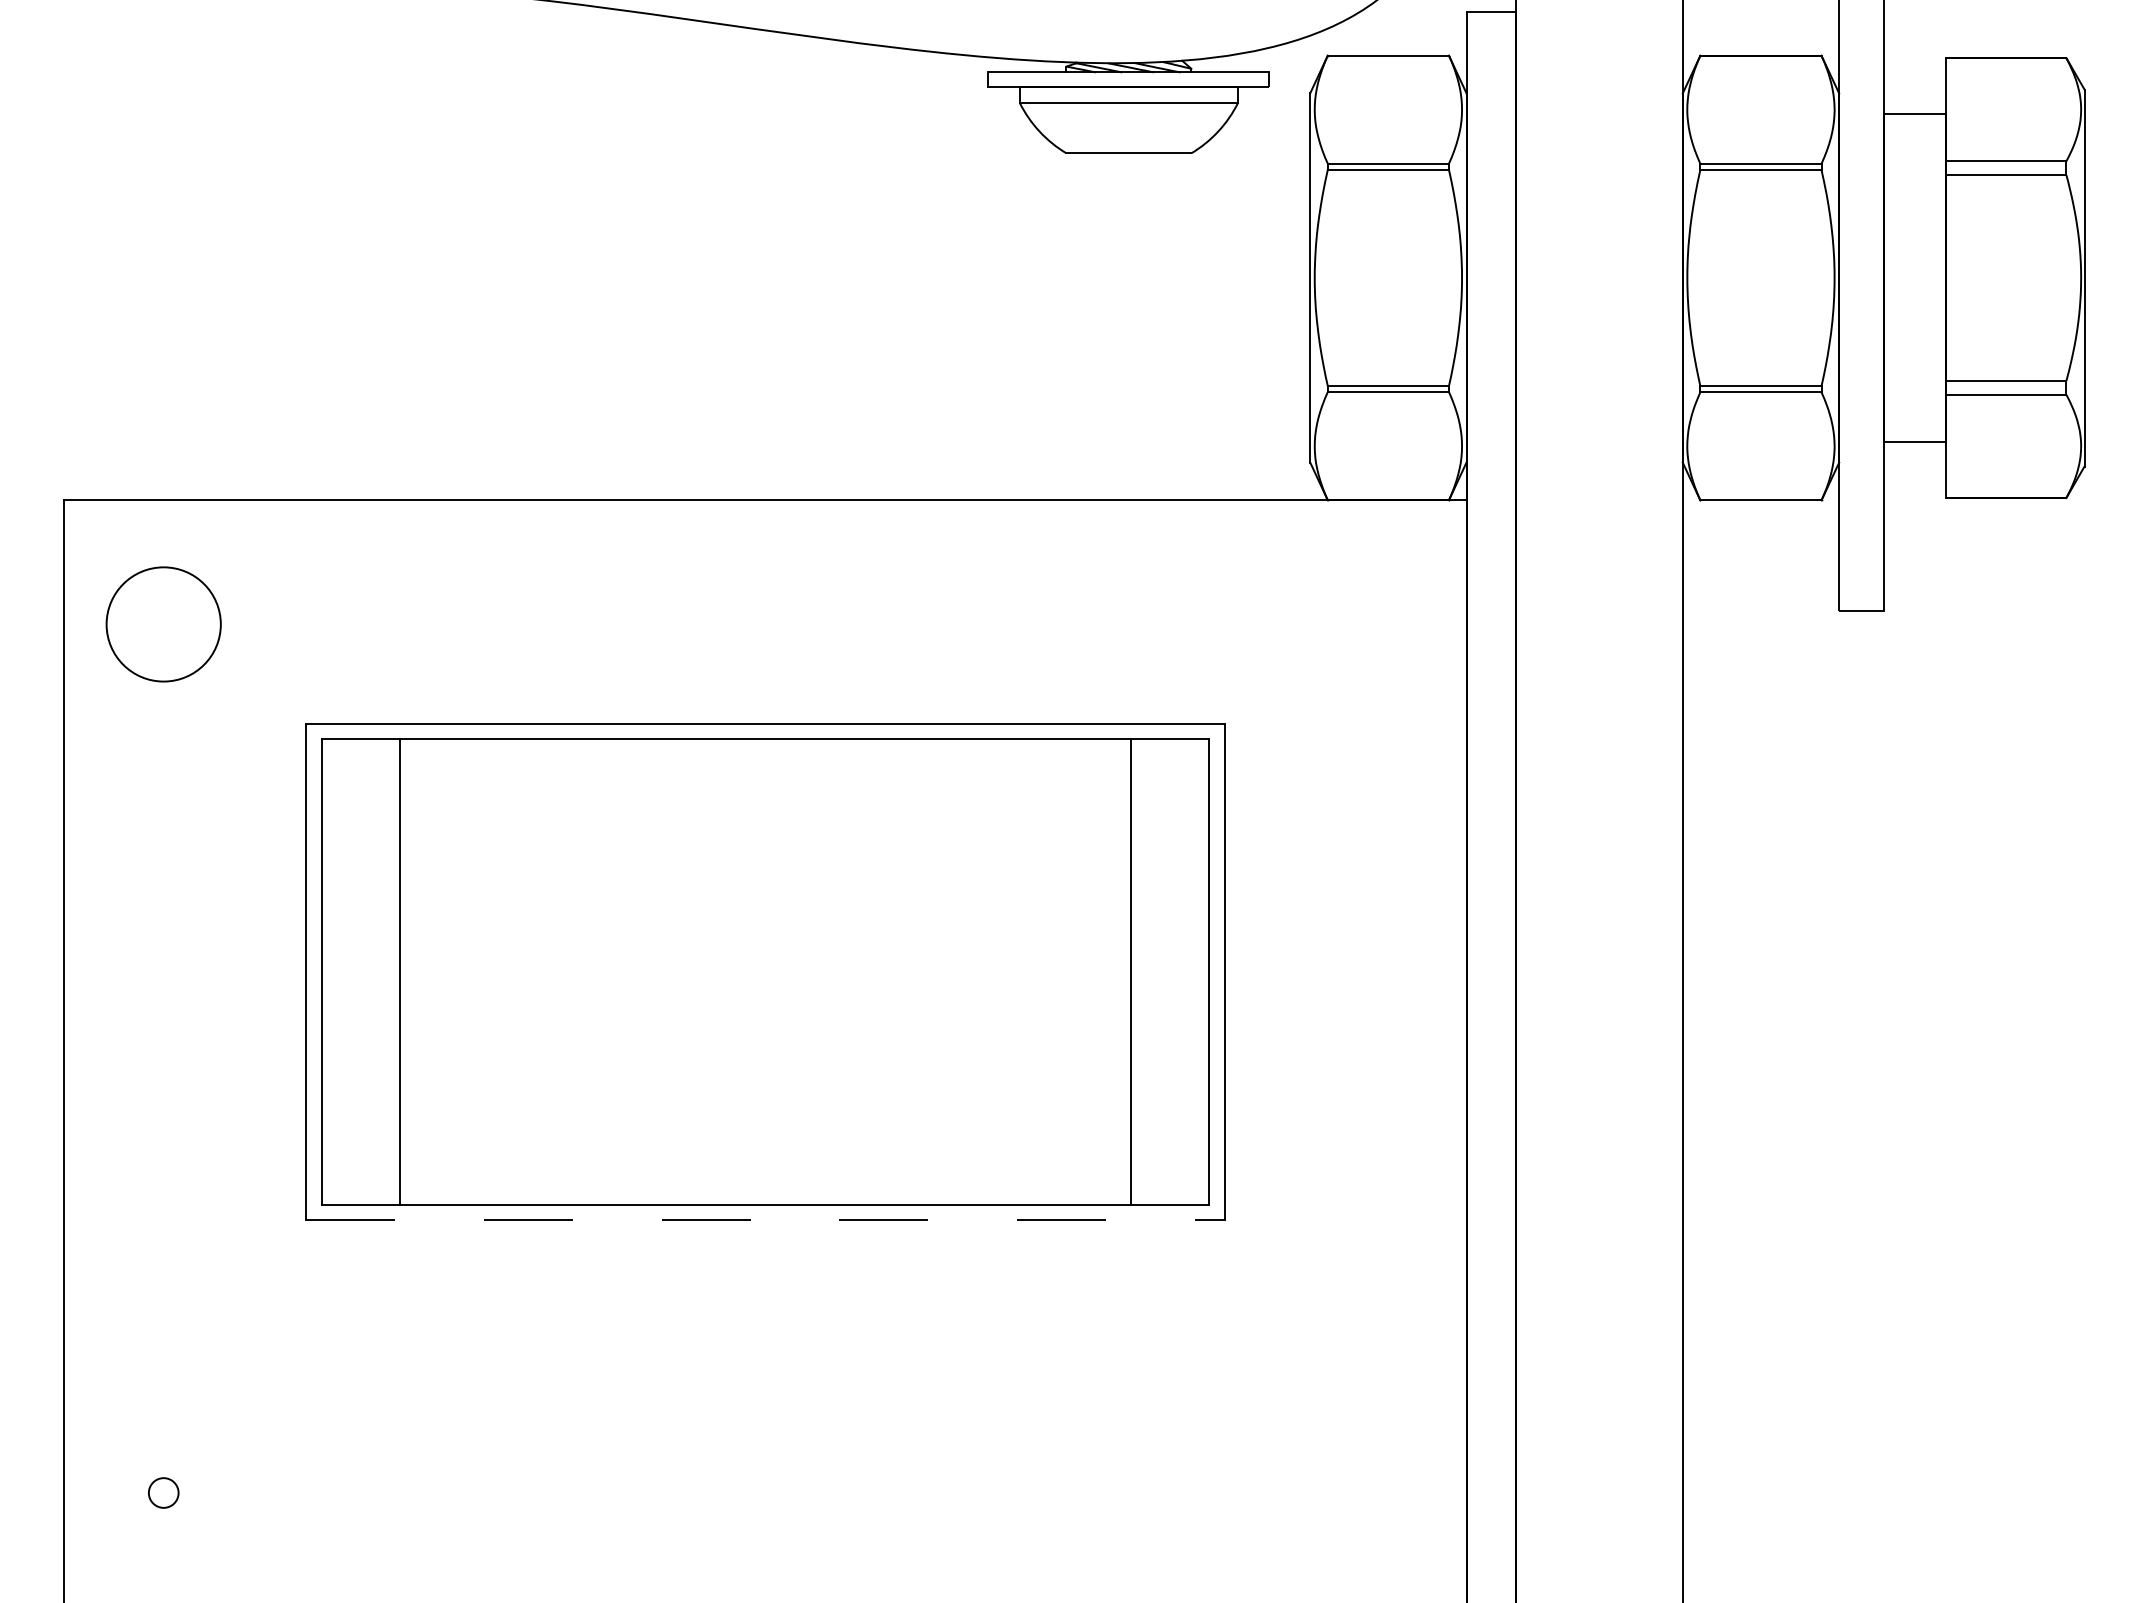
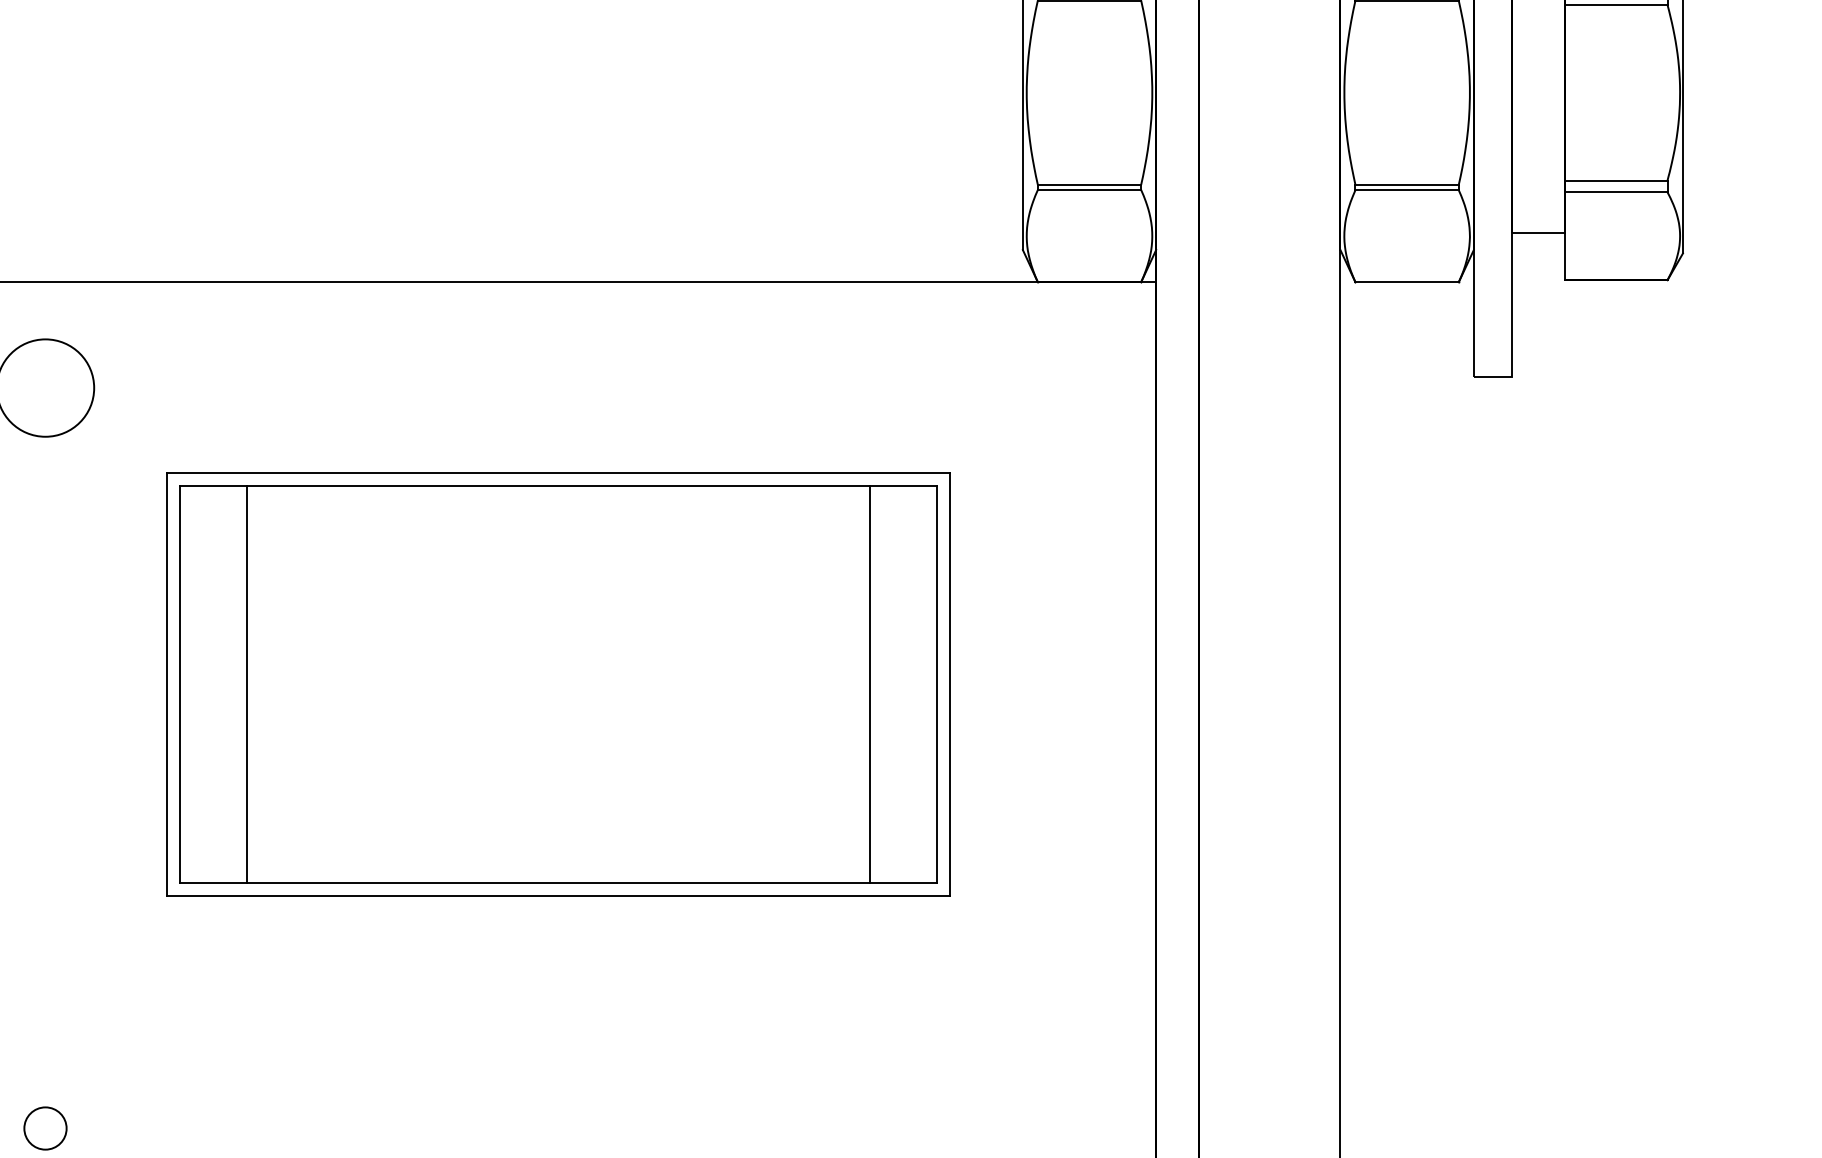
line: (765, 1220) -> (558, 896), dashed -> solid
circle: (163, 1492) -> (45, 1128), size x1.67

